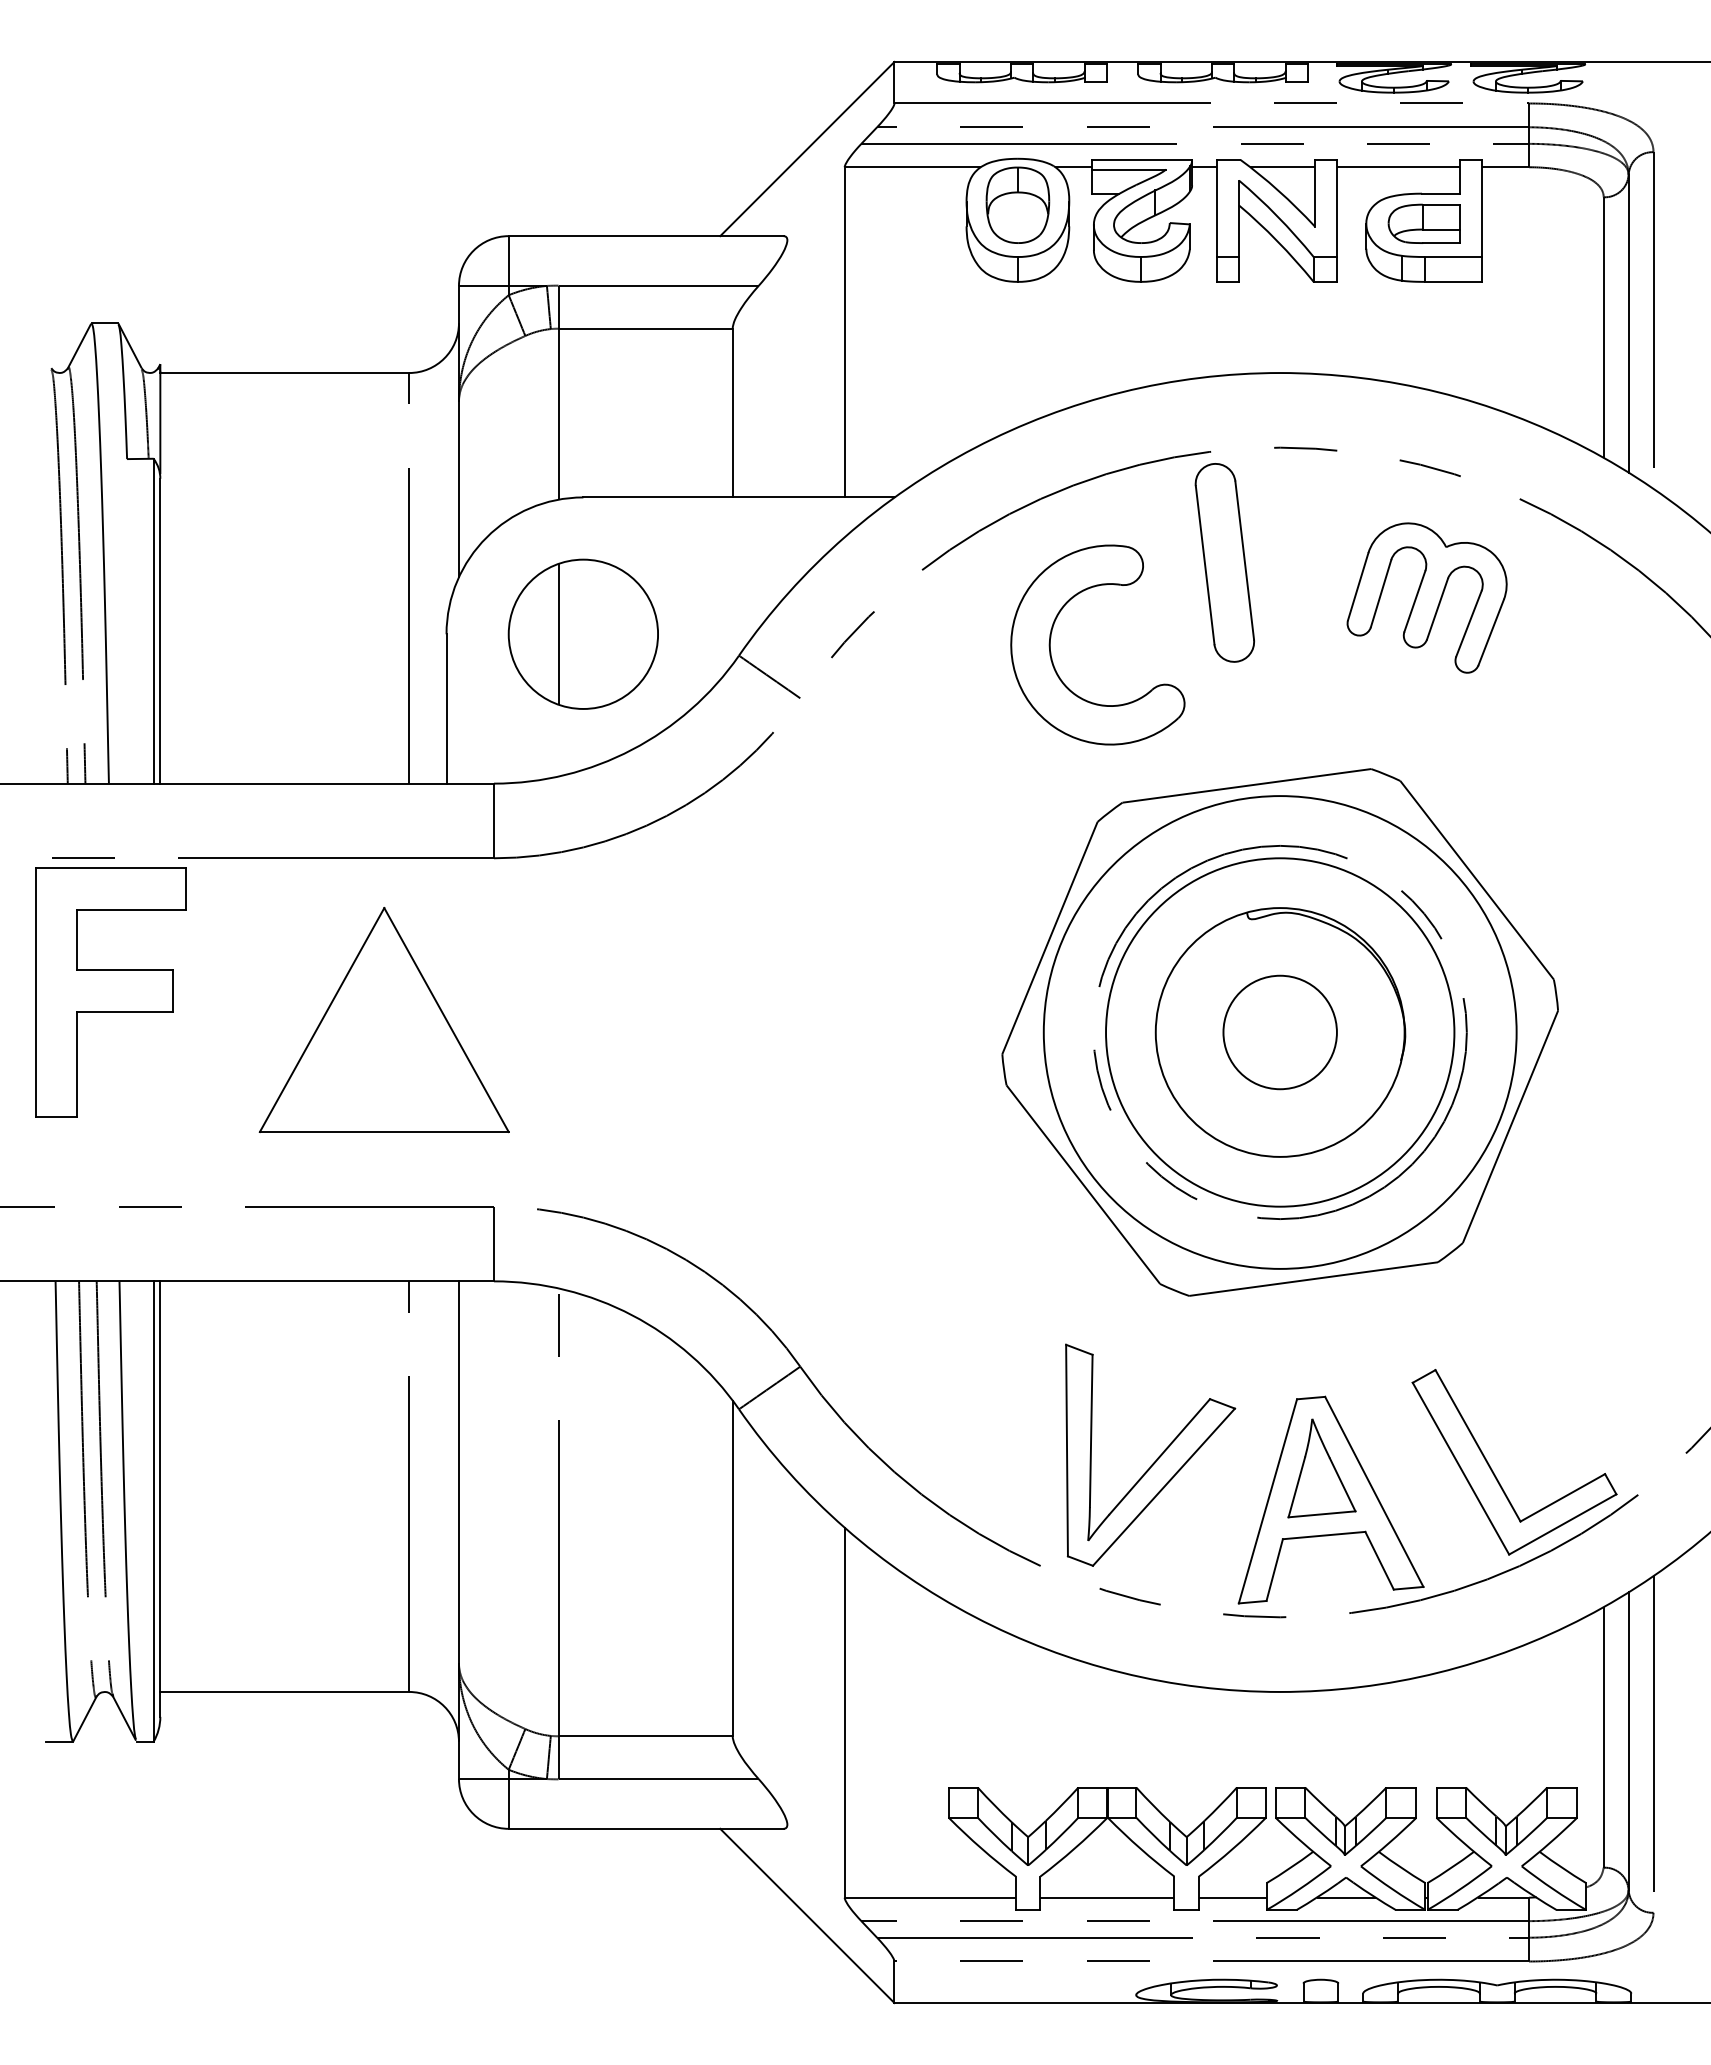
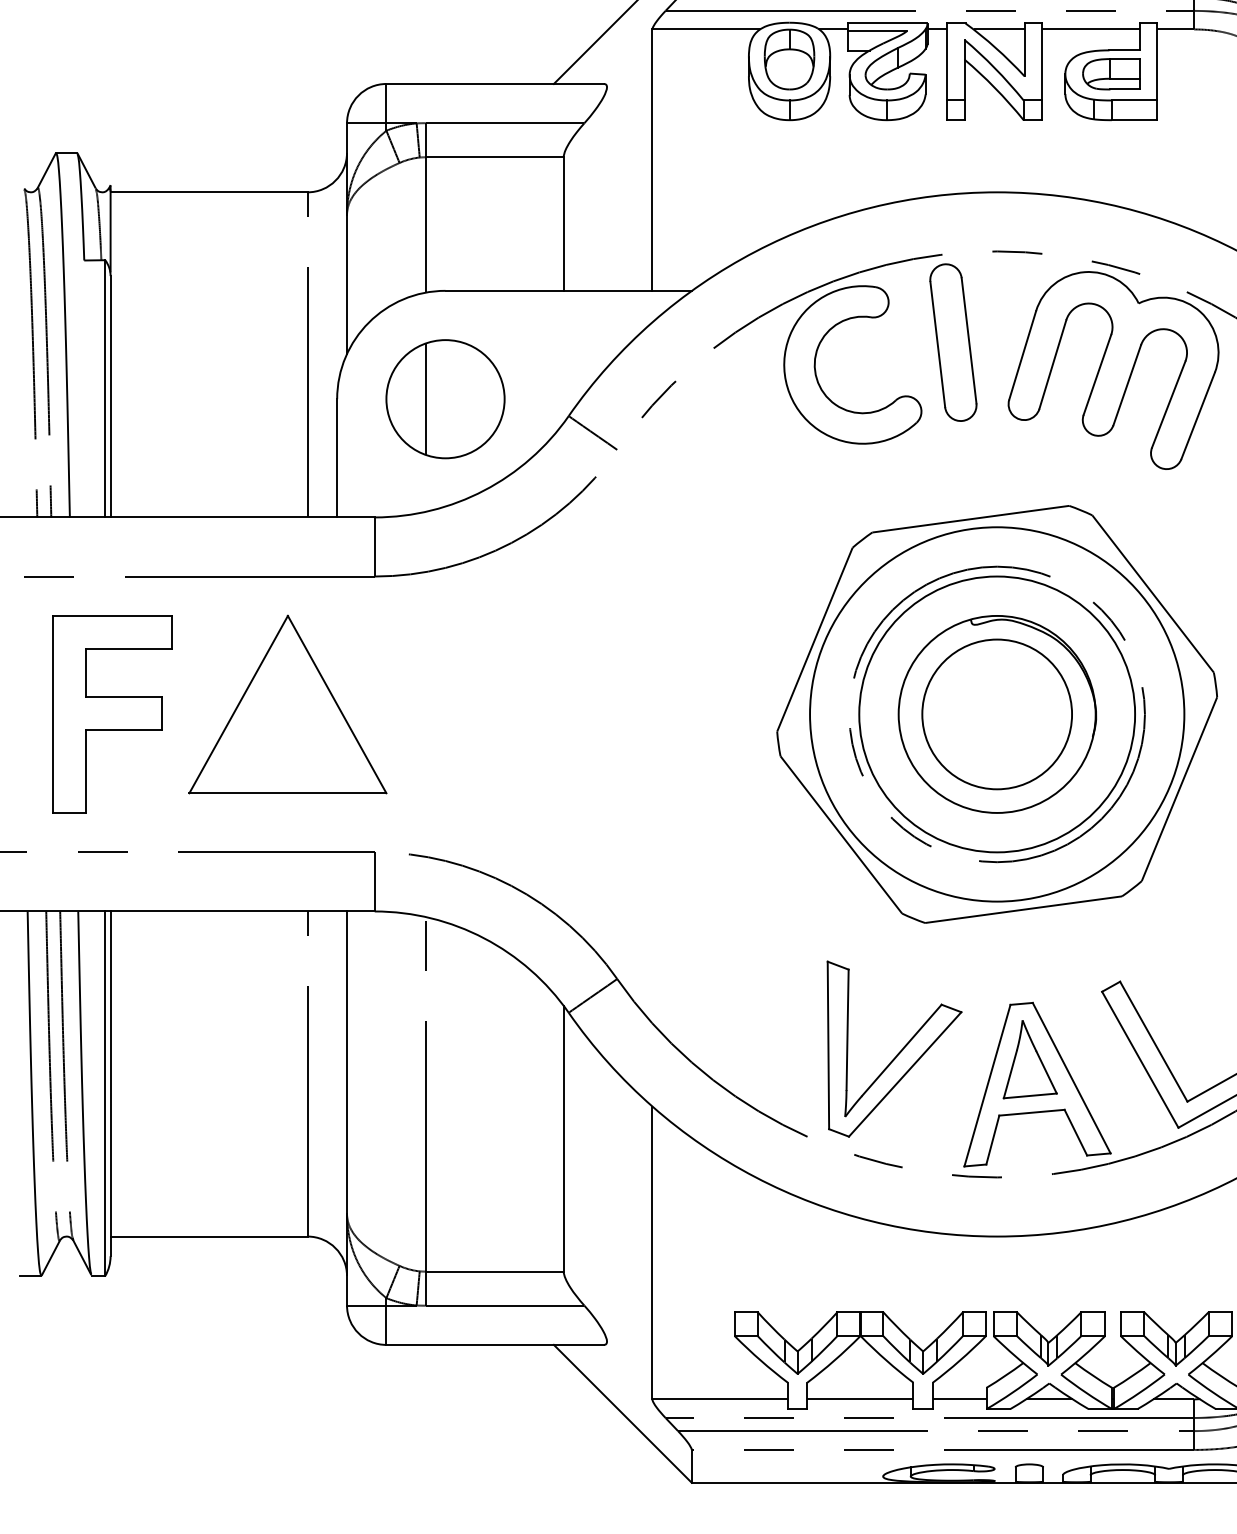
part: (1426, 597) -> (1113, 370), size x1.67
part: (1051, 638) -> (816, 359), moved
part: (110, 992) -> (112, 714), moved
circle: (1279, 1032) -> (996, 714), size x1.67

